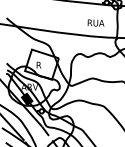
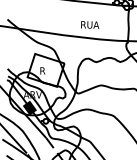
text: (96, 22) -> (90, 24), moved

